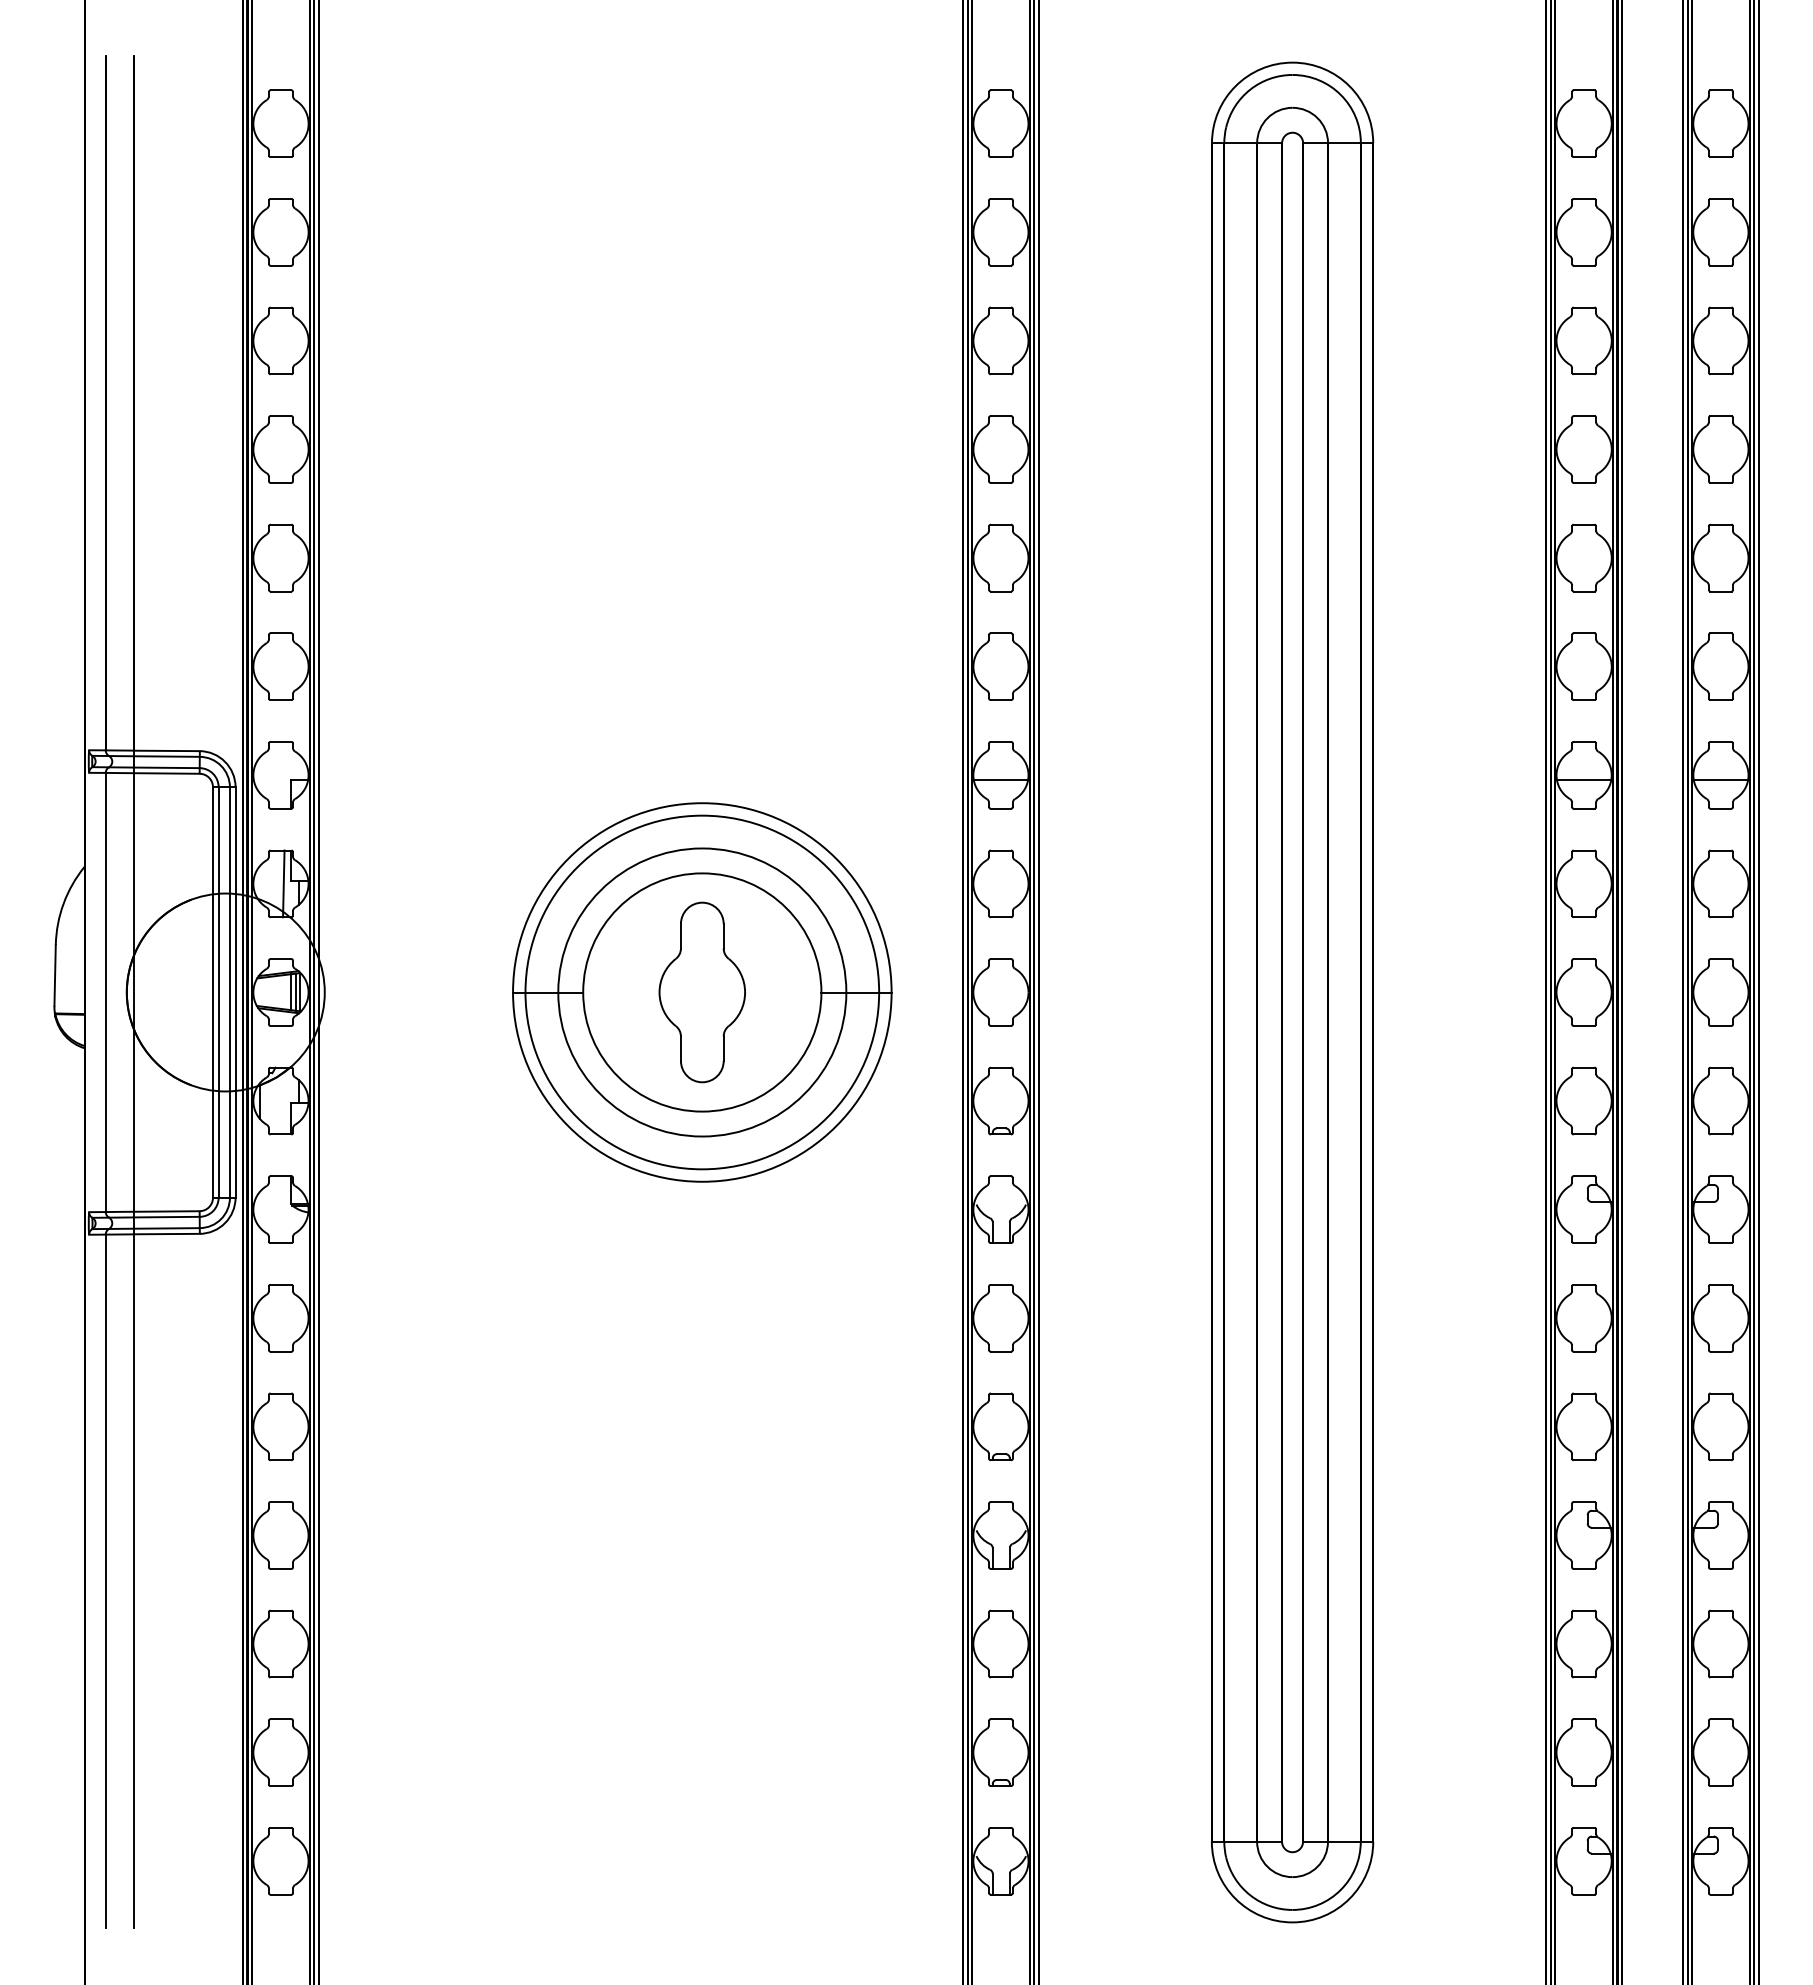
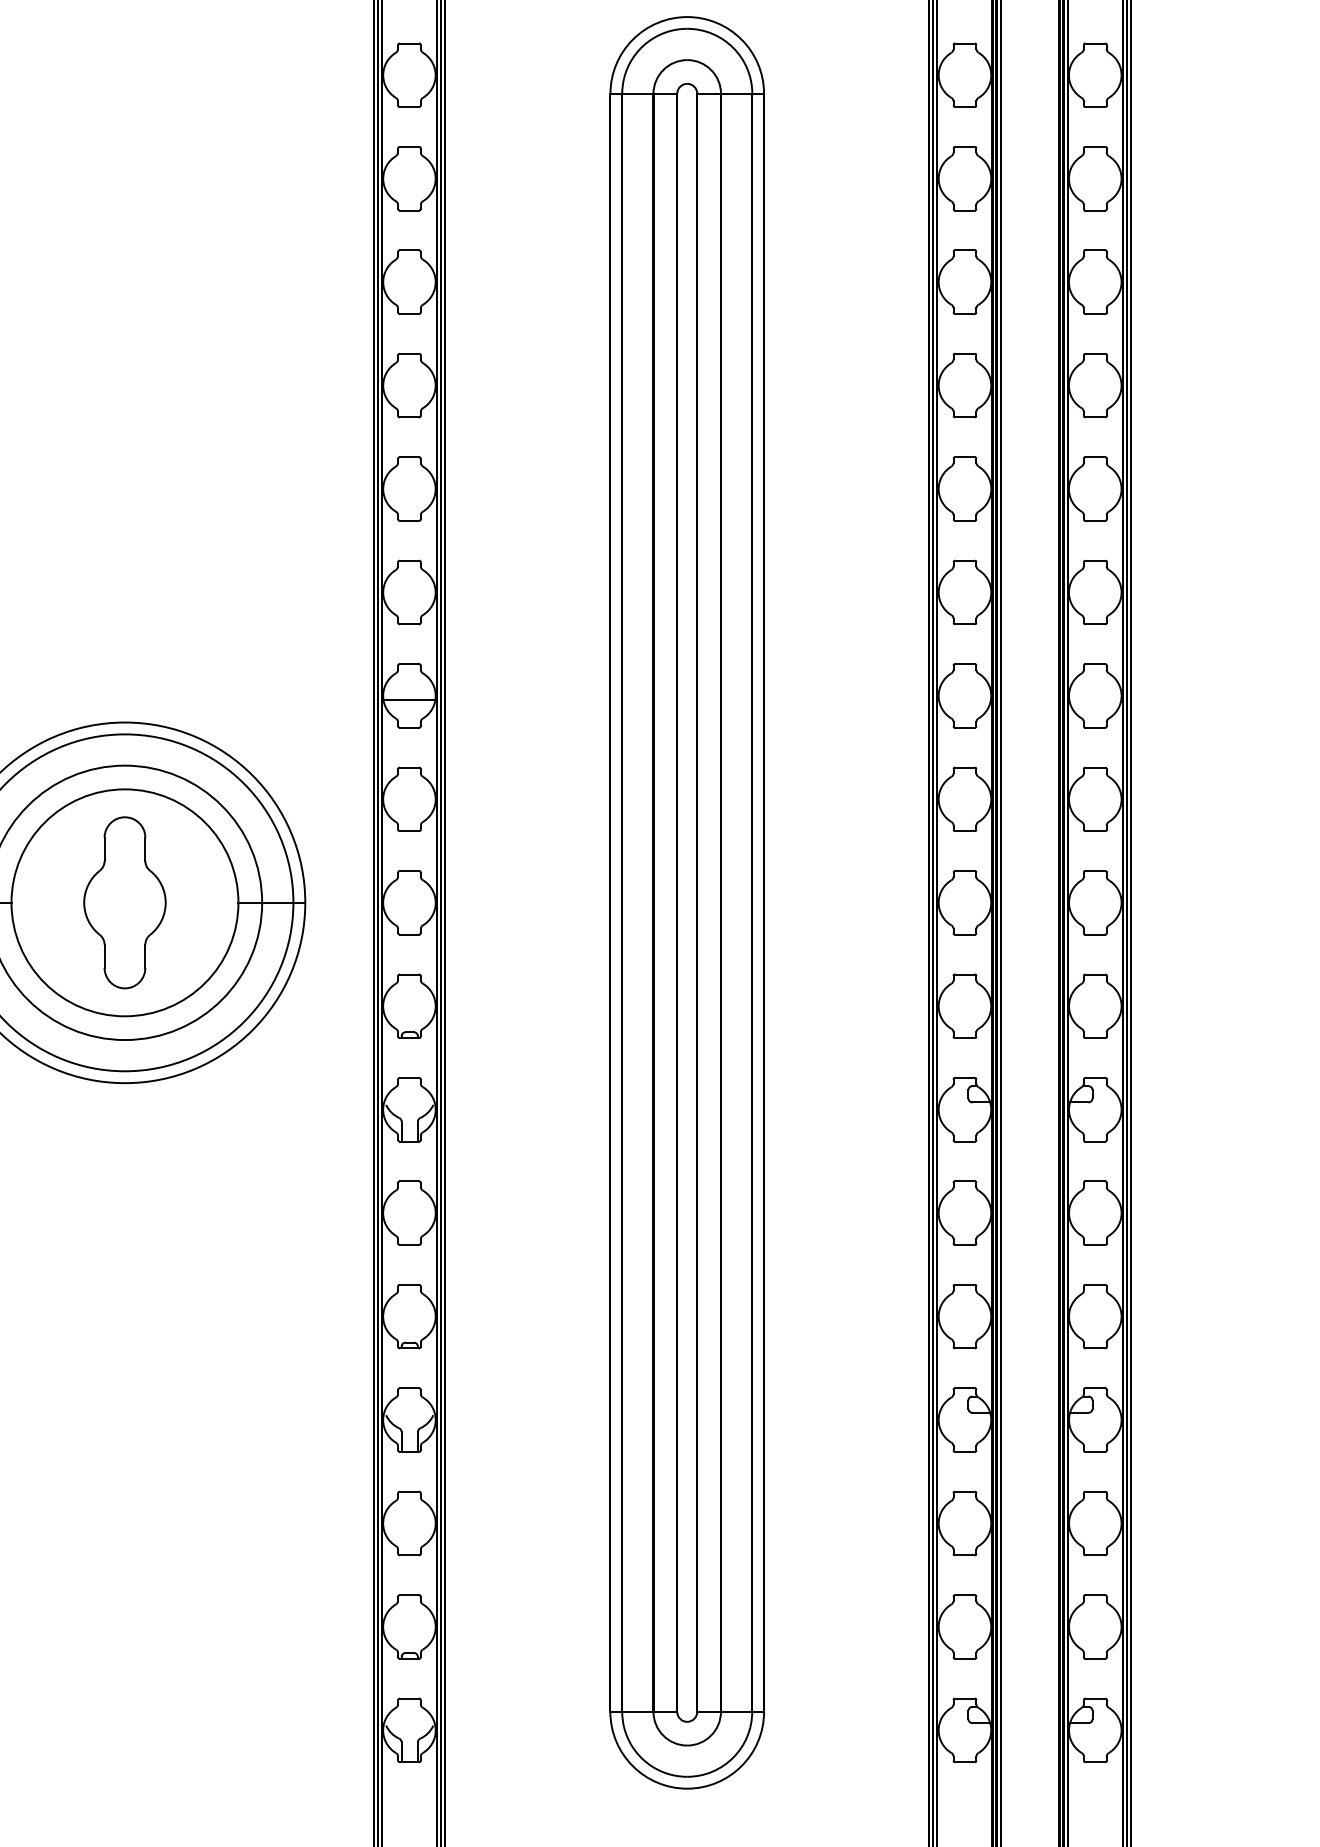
line: (1583, 779) -> (964, 699), removed
line: (1720, 779) -> (1094, 699), removed

